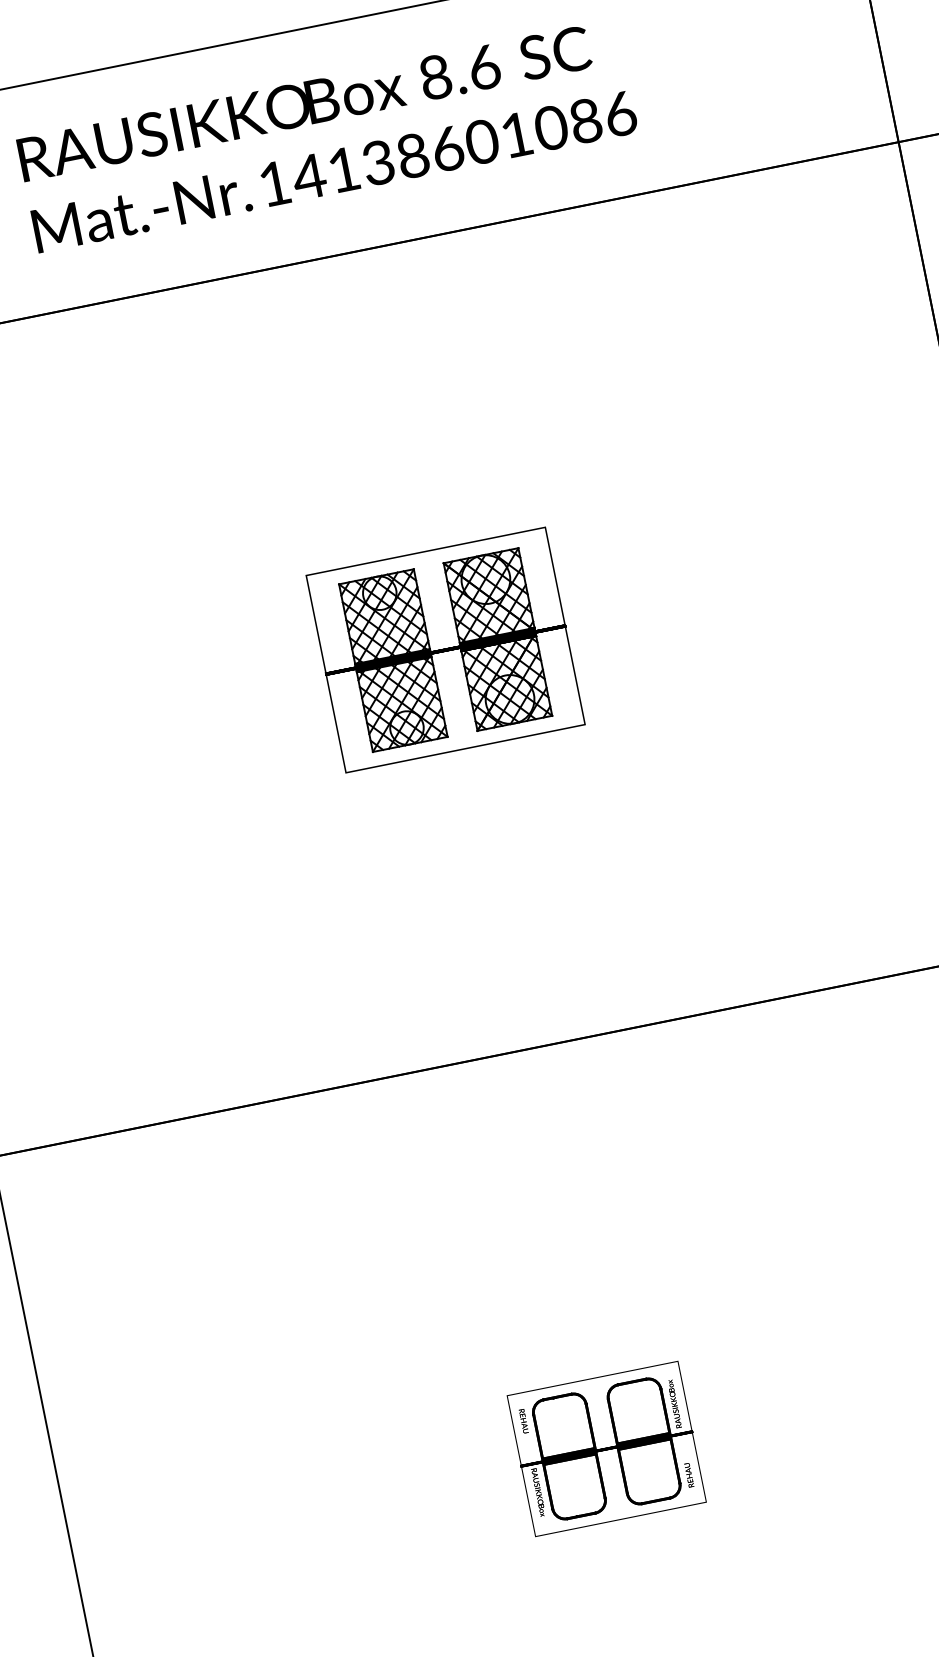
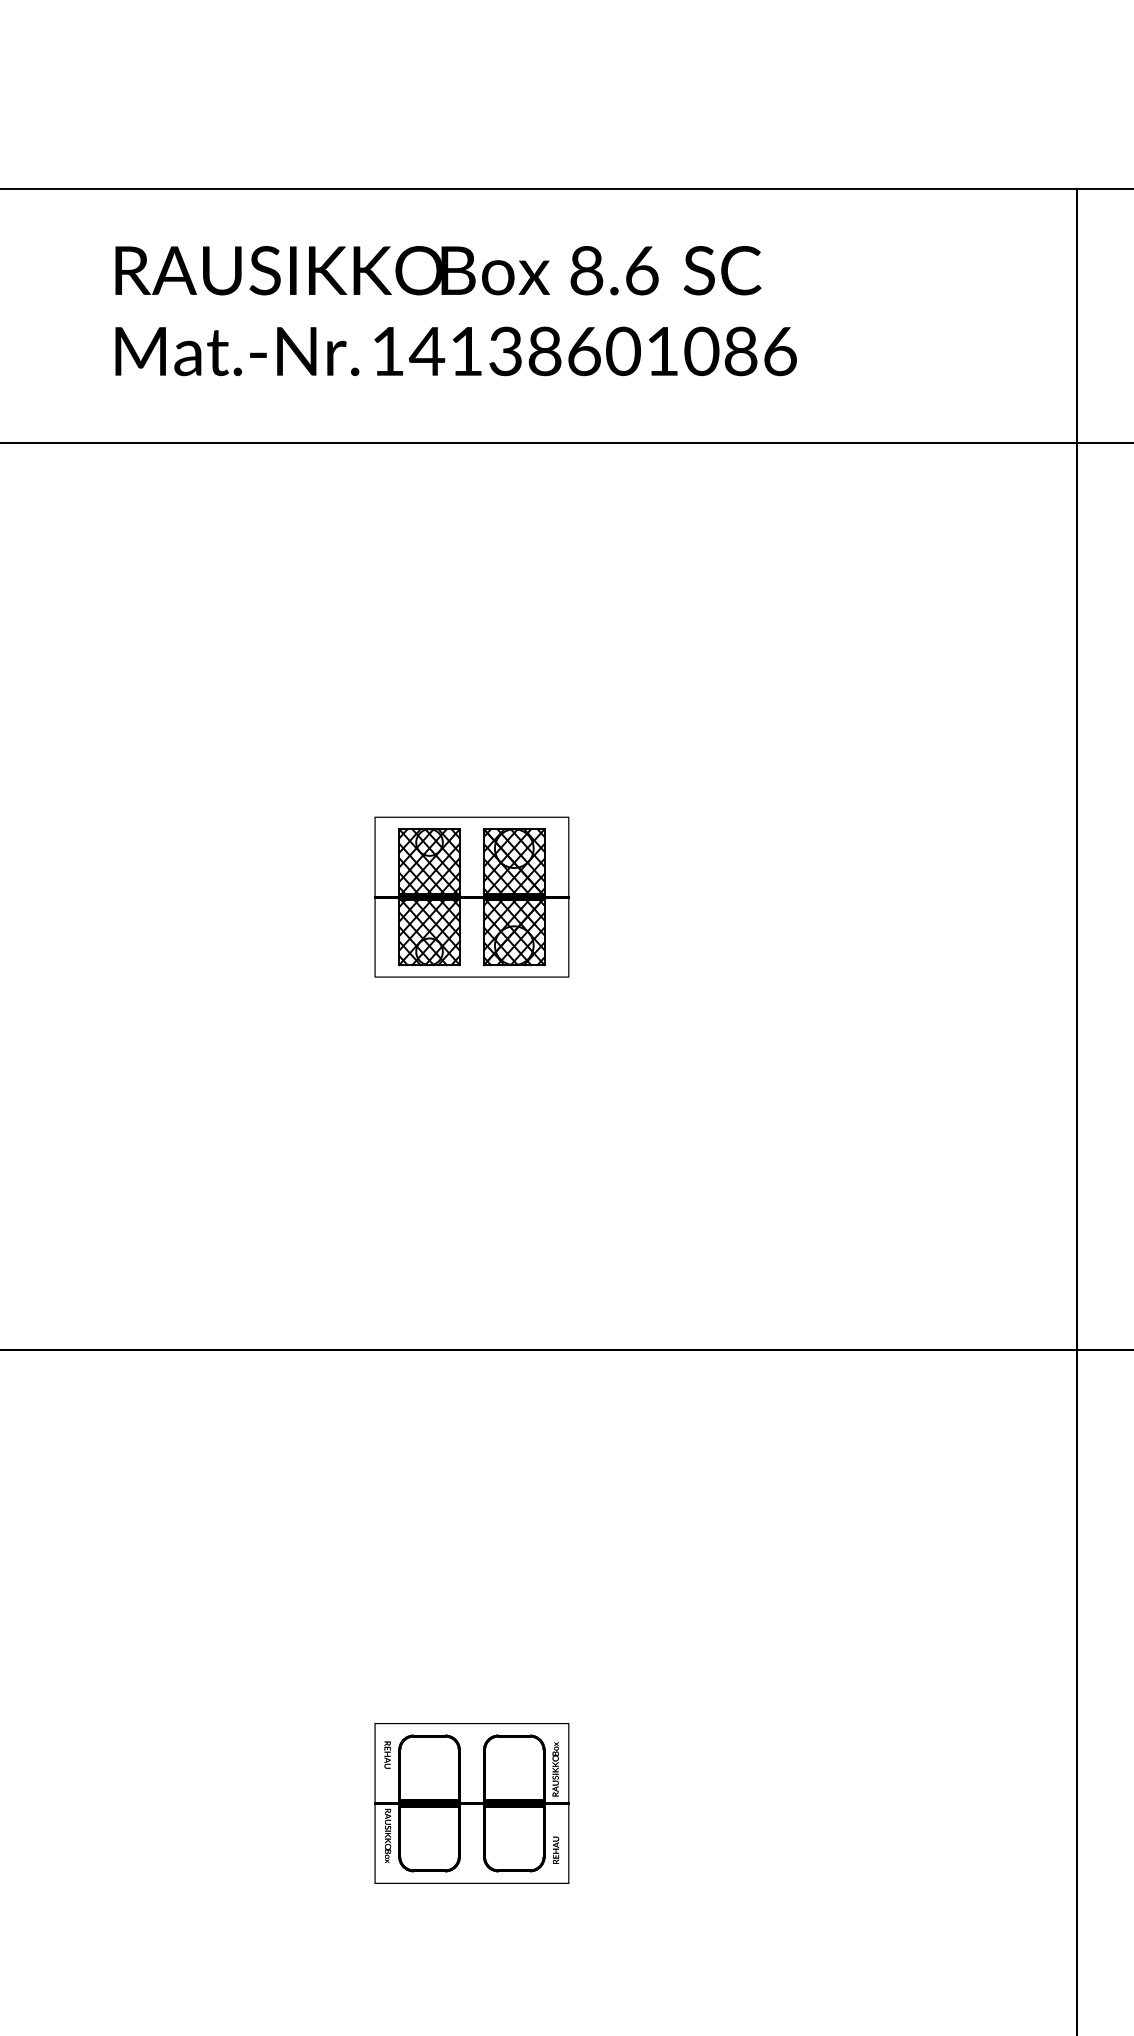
part: (445, 649) -> (471, 896), size x0.71

